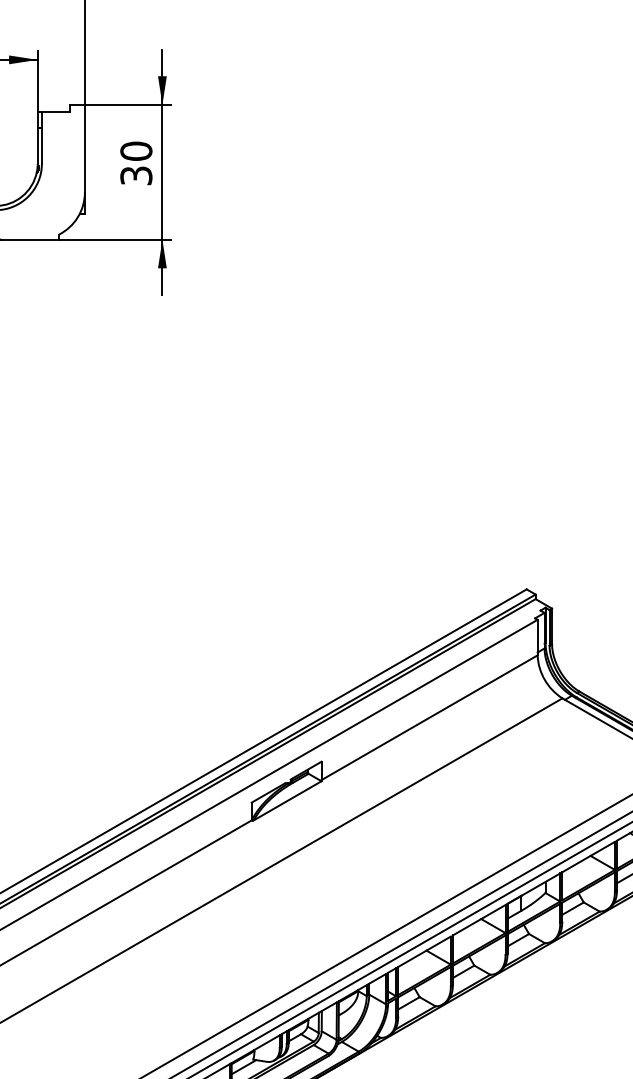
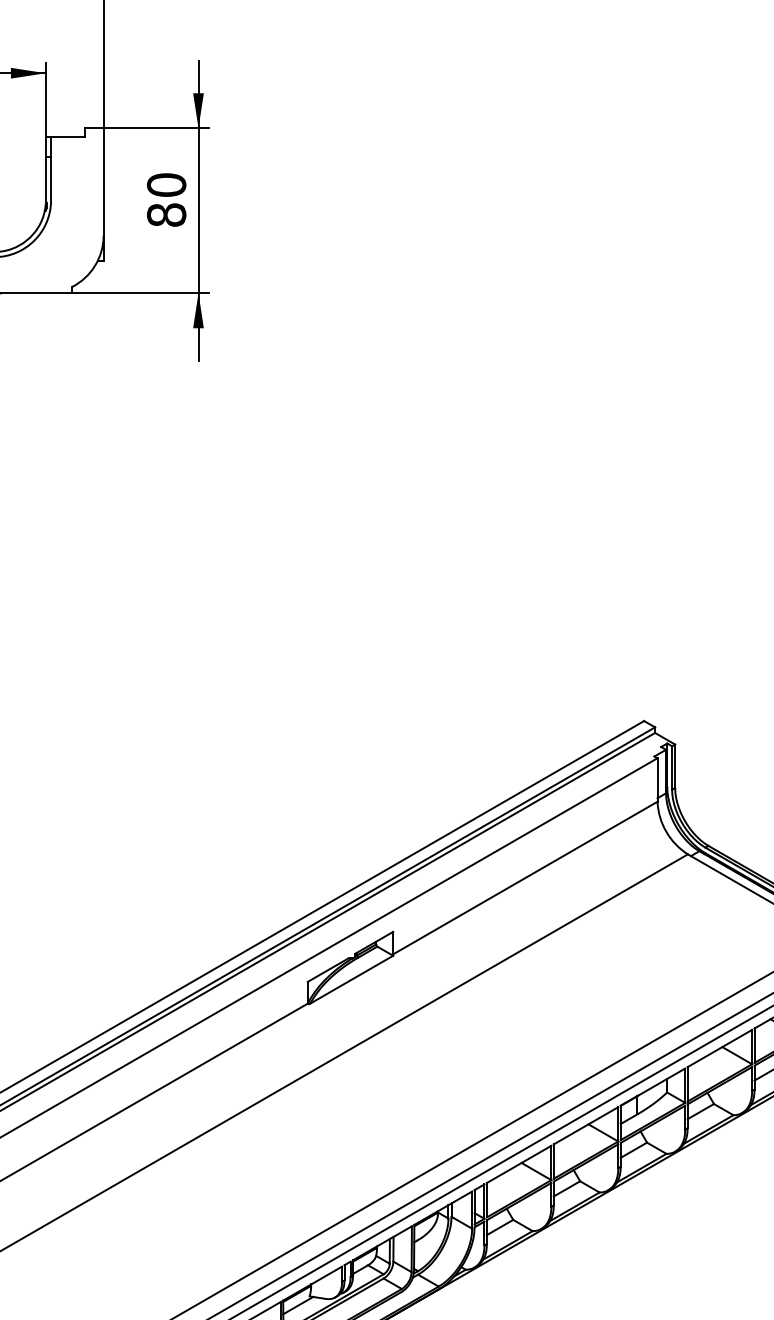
text: (136, 175) -> (166, 214), 30 -> 80

